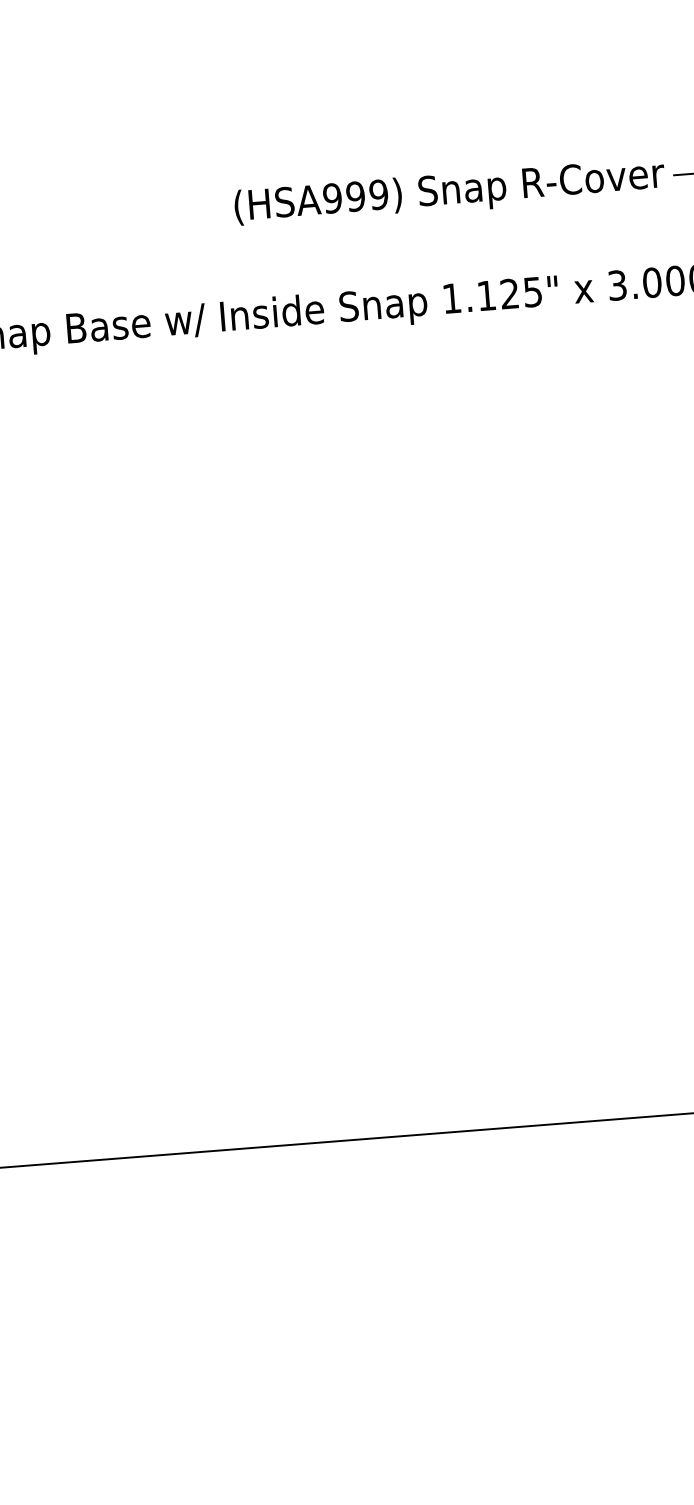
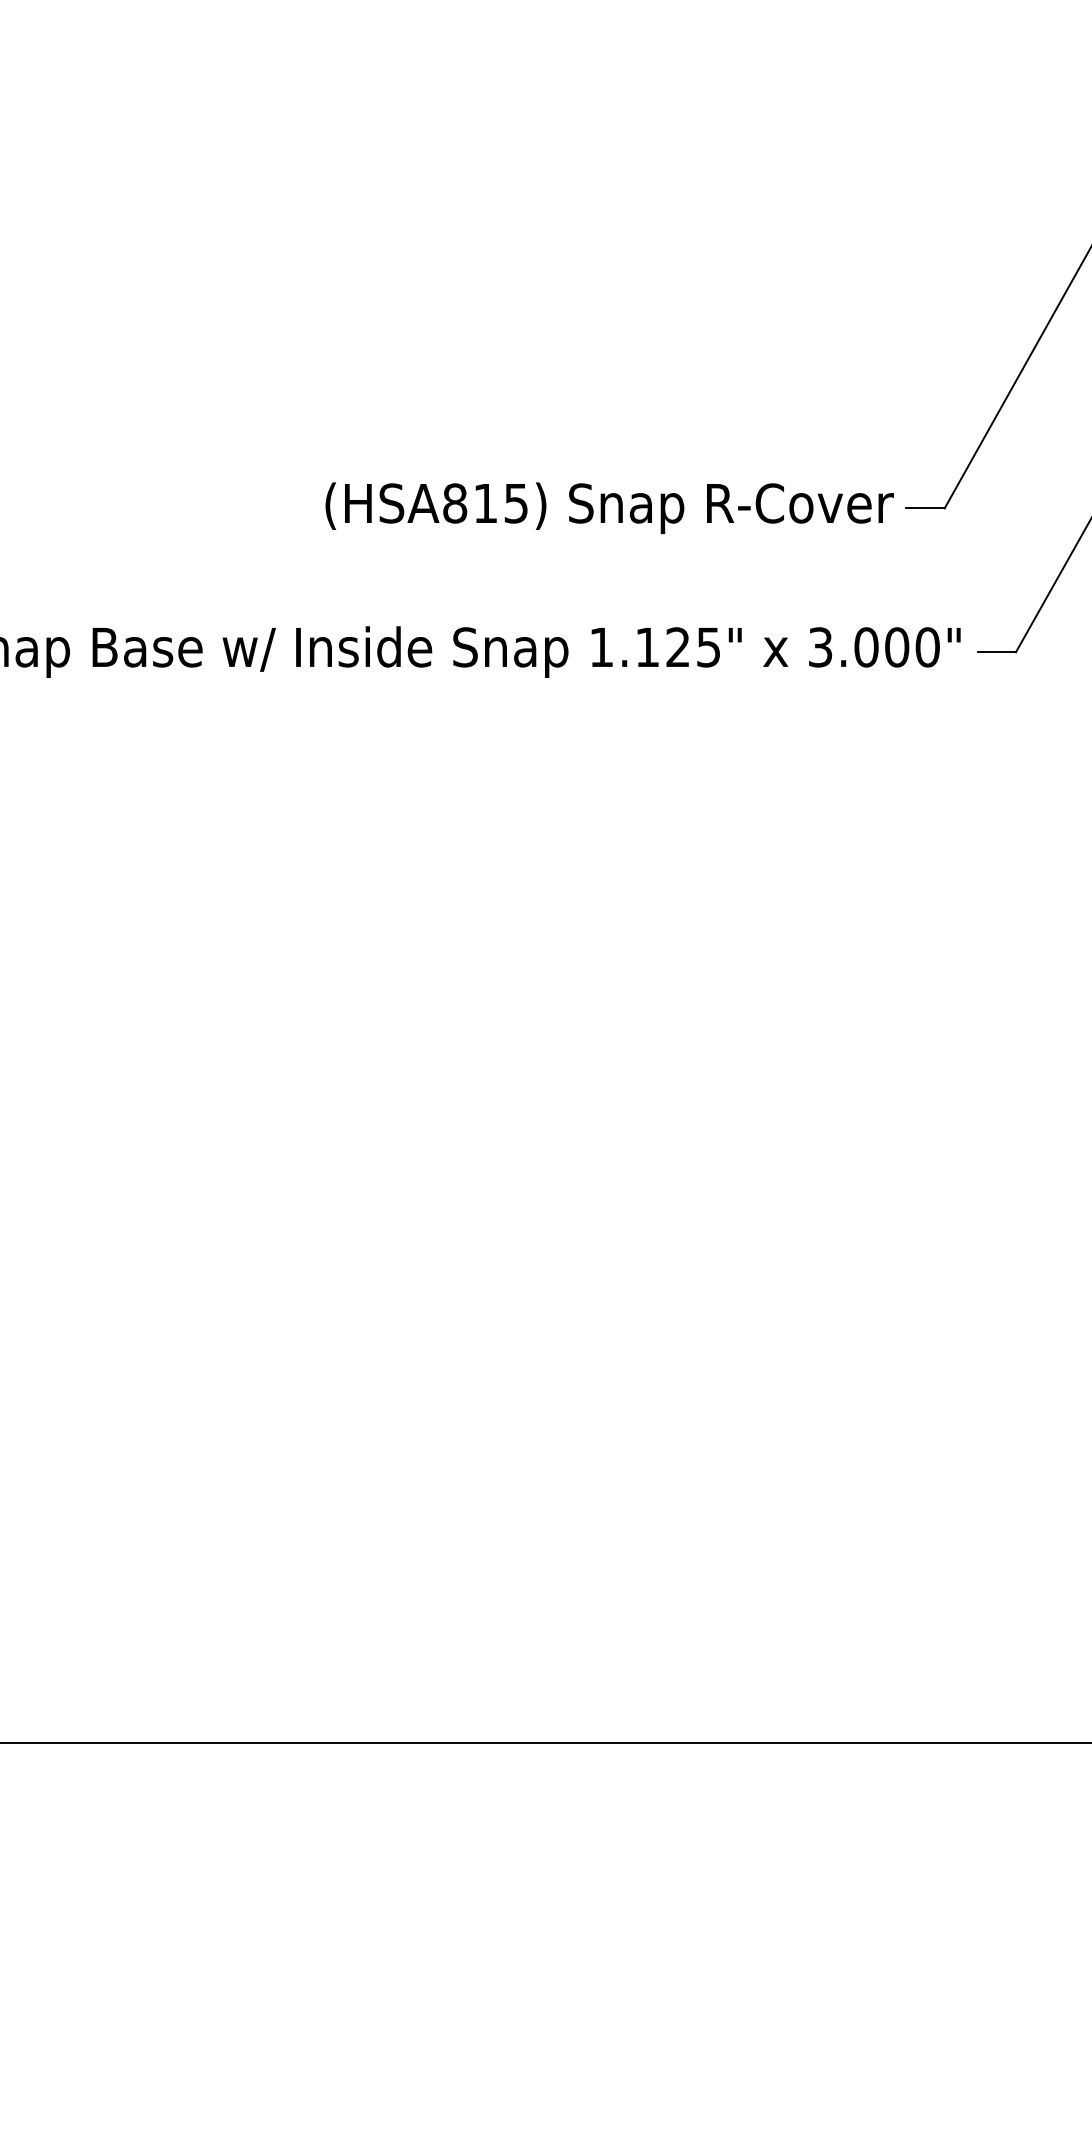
text: (355, 196) -> (485, 503), (HSA999) -> (HSA815)

